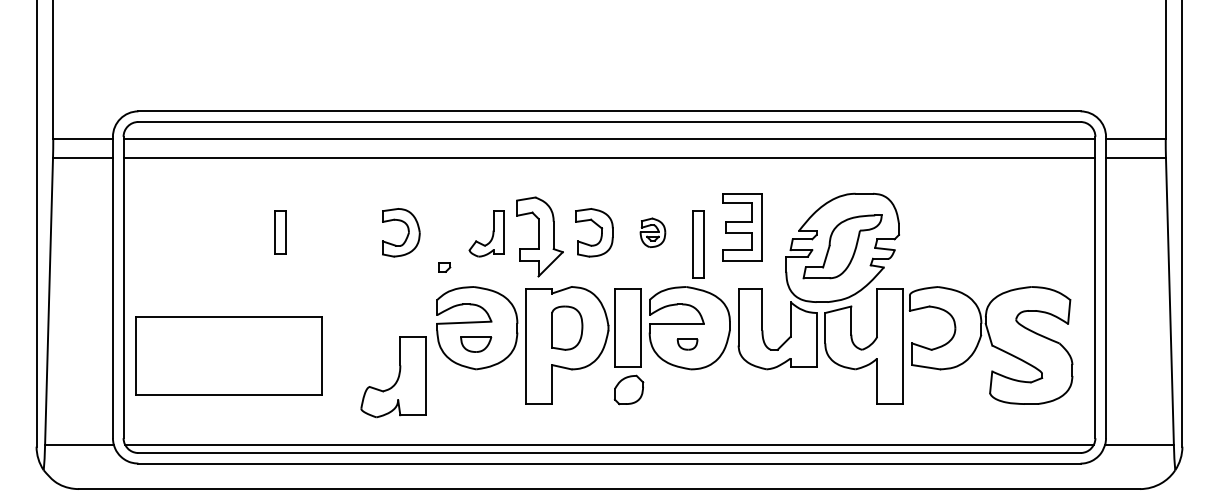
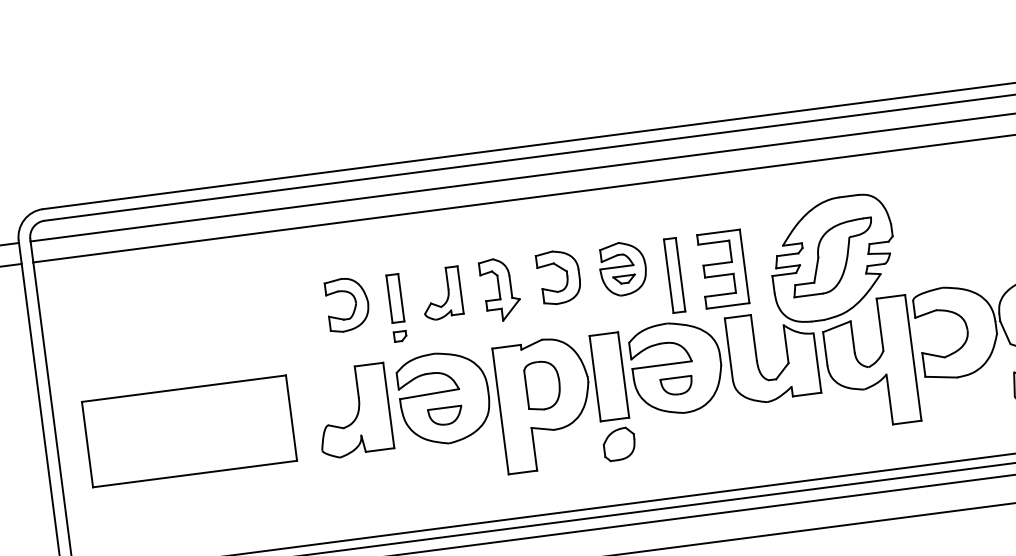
part: (742, 227) -> (722, 268), moved
part: (280, 232) -> (395, 298), moved
part: (652, 232) -> (622, 268), size x1.67
part: (540, 237) -> (500, 290), size x0.71
part: (687, 344) -> (676, 386), size x1.43
part: (228, 355) -> (188, 430), moved
part: (393, 377) -> (353, 411), moved

